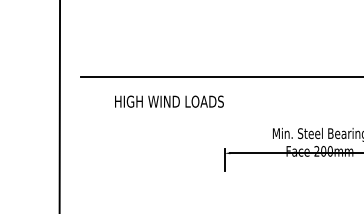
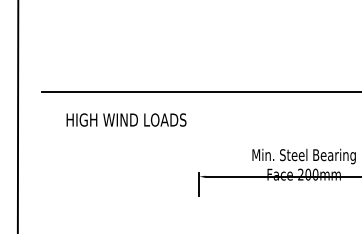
text: (169, 101) -> (126, 119), moved

